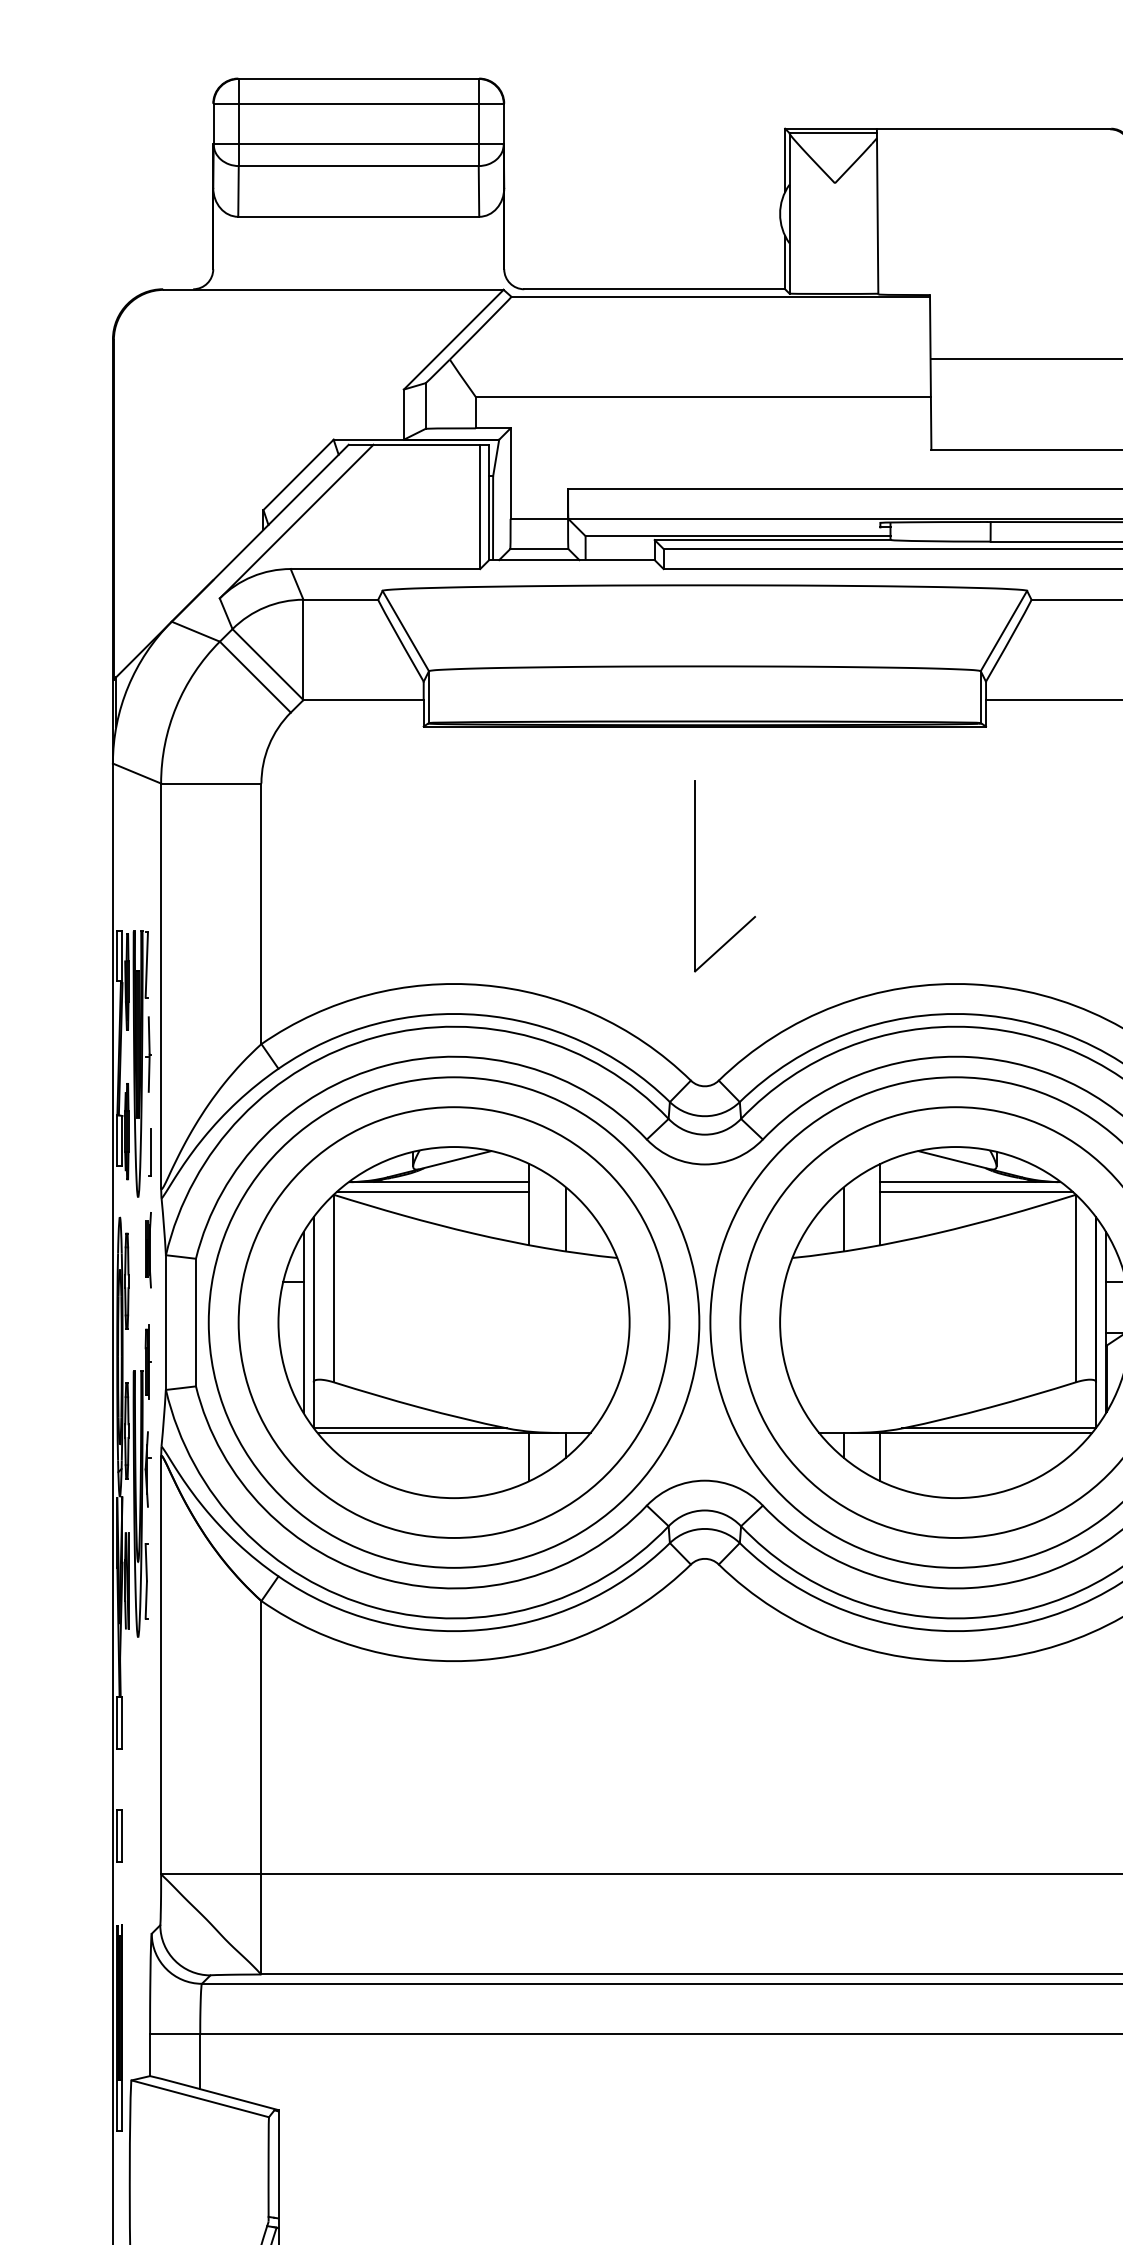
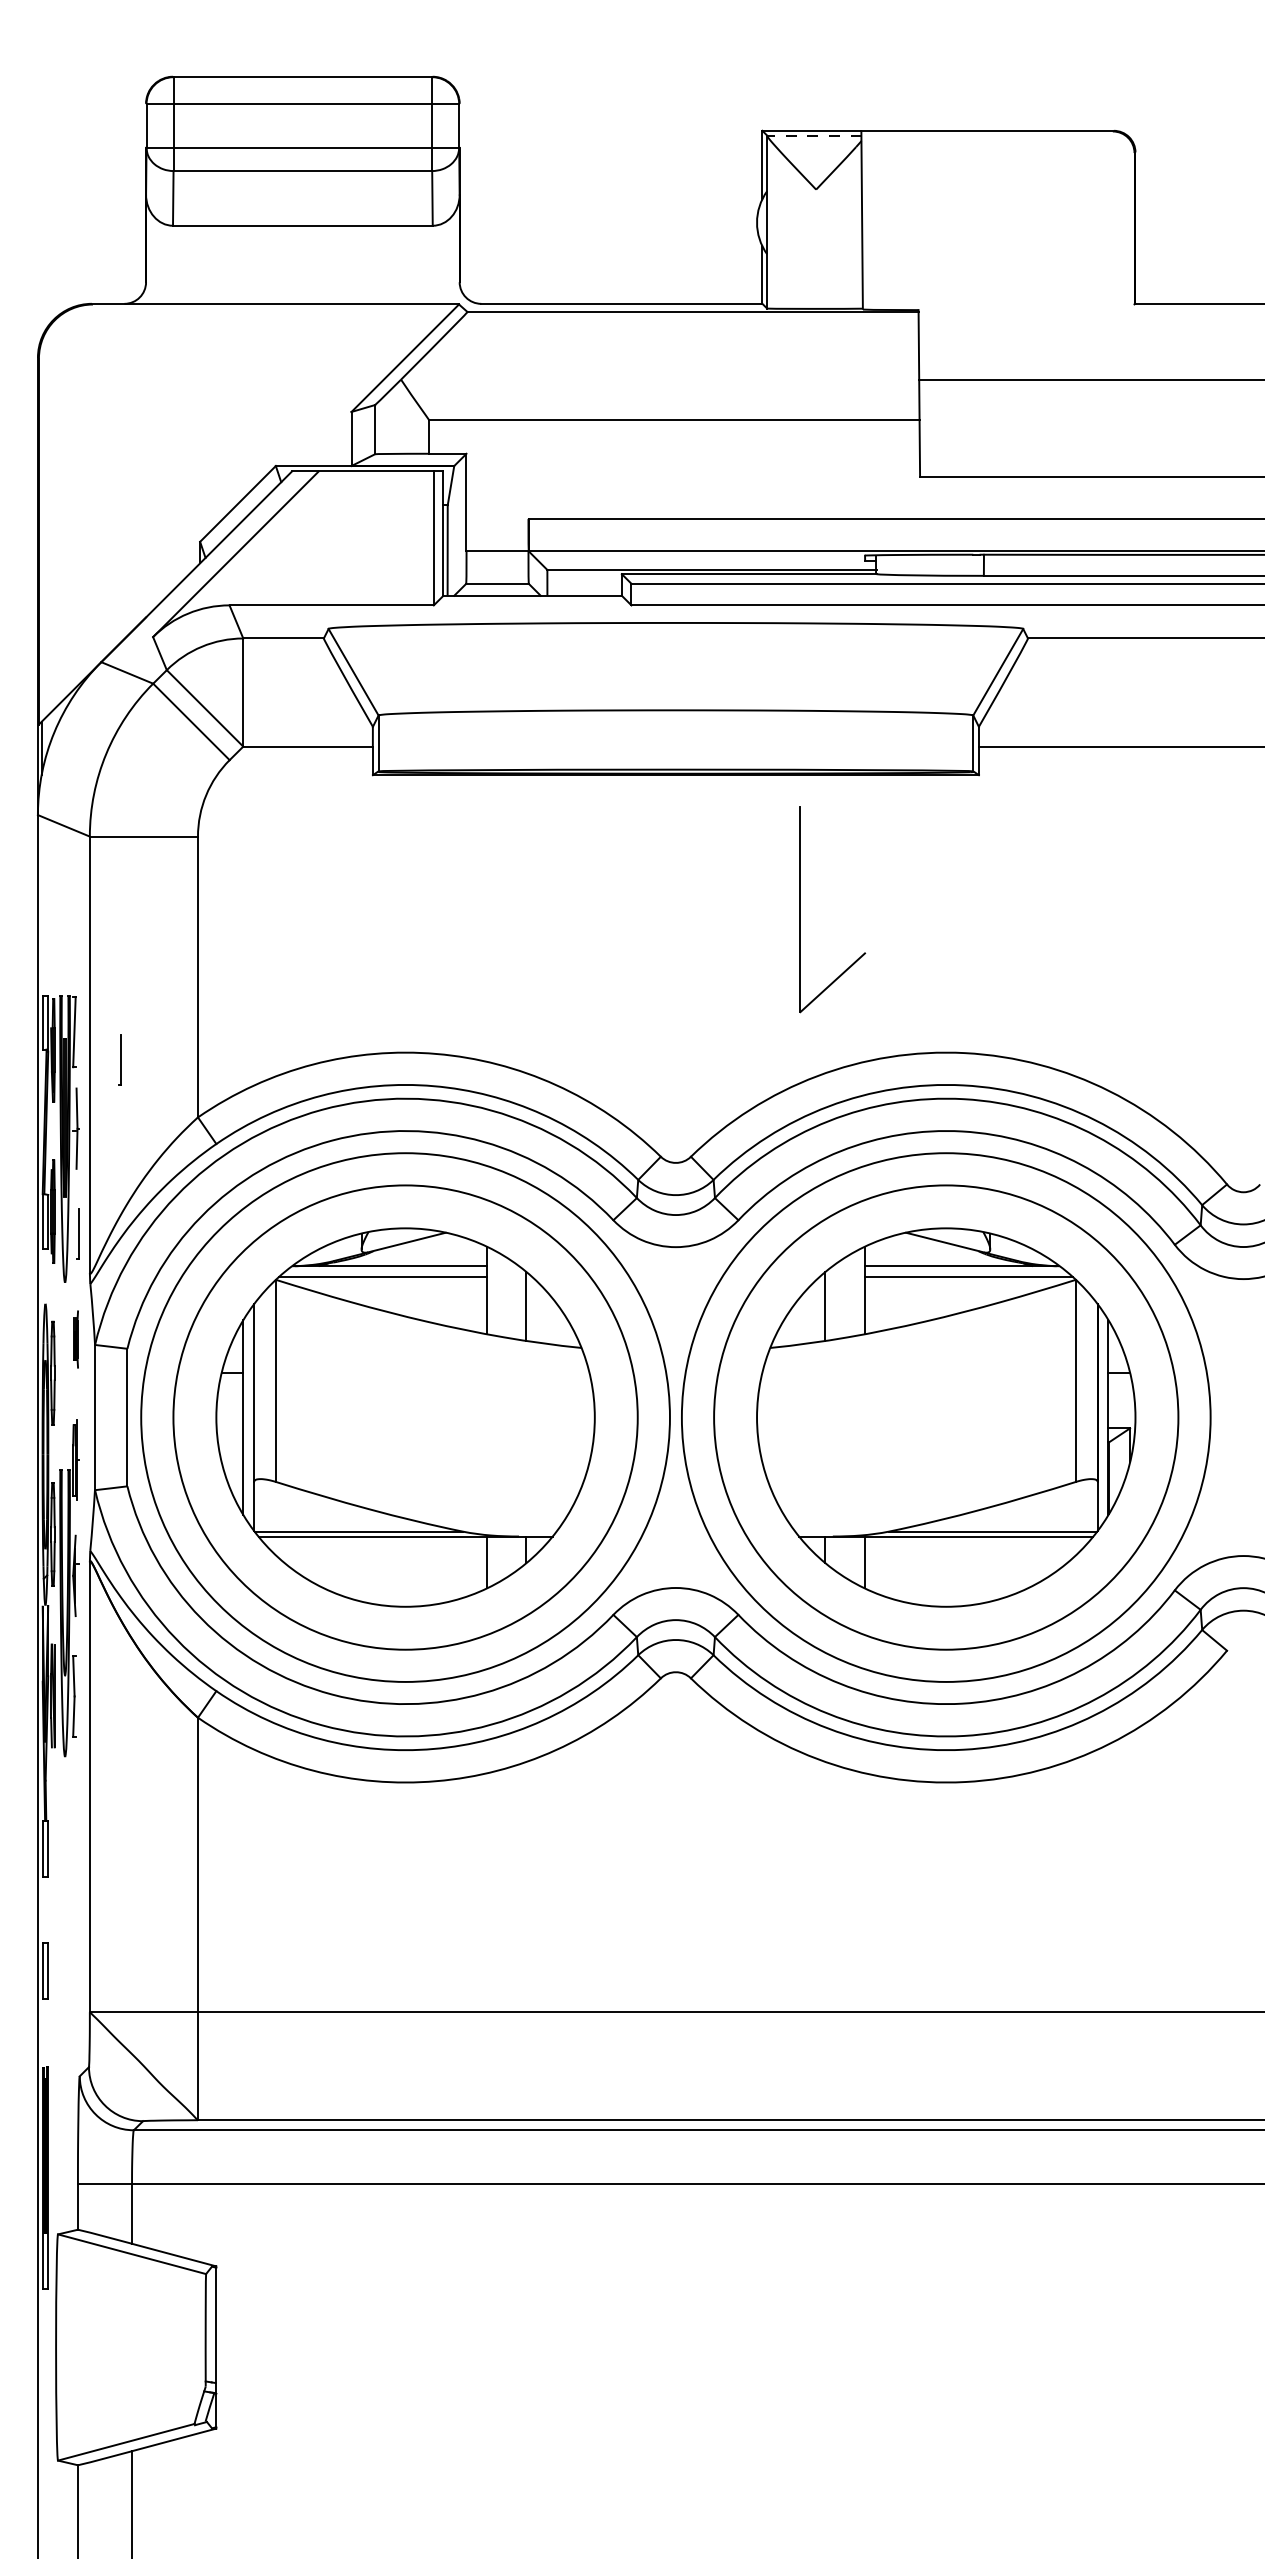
line: (832, 133) -> (813, 135), solid -> dashed
part: (695, 876) -> (800, 909), moved
part: (188, 990) -> (119, 1059), added
part: (147, 1250) -> (75, 1339), size x0.7

